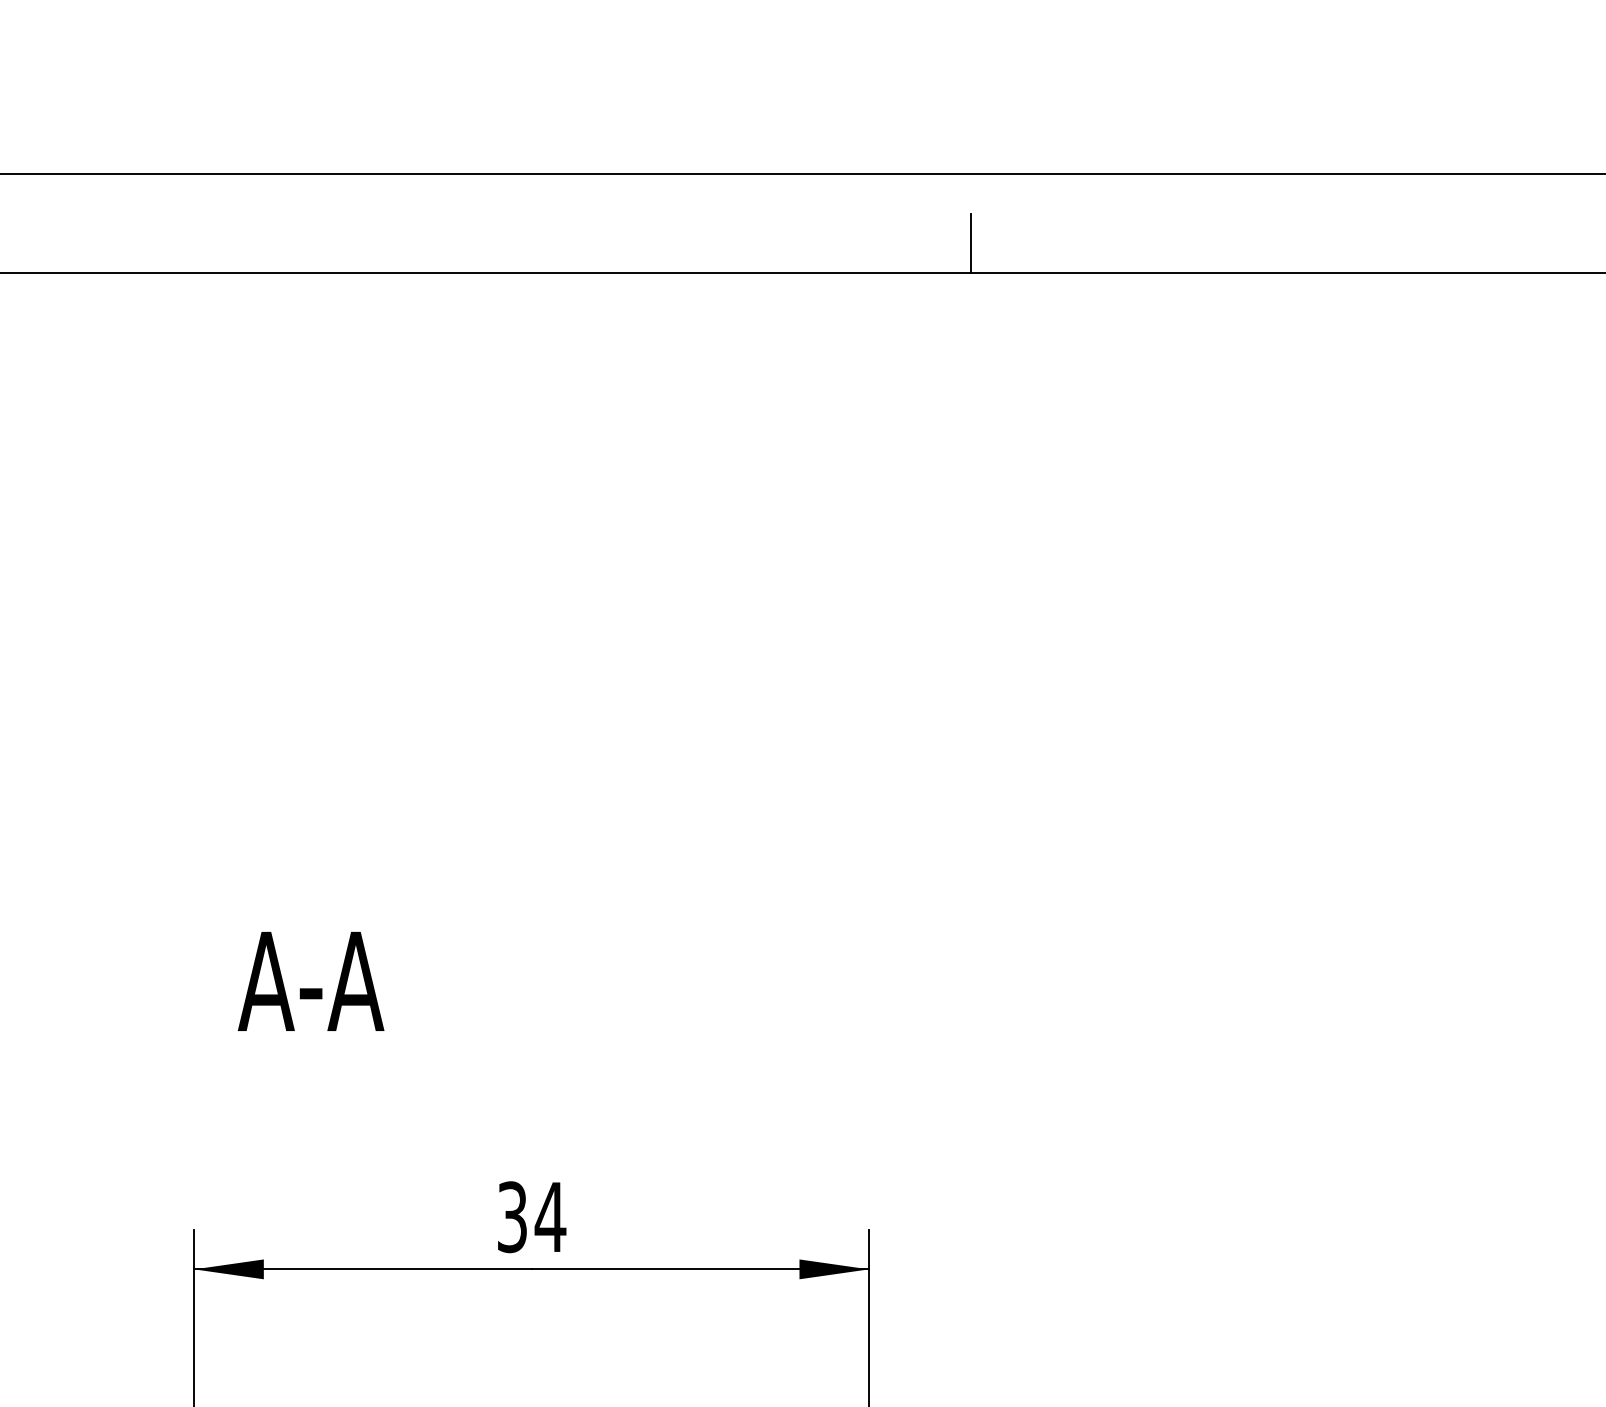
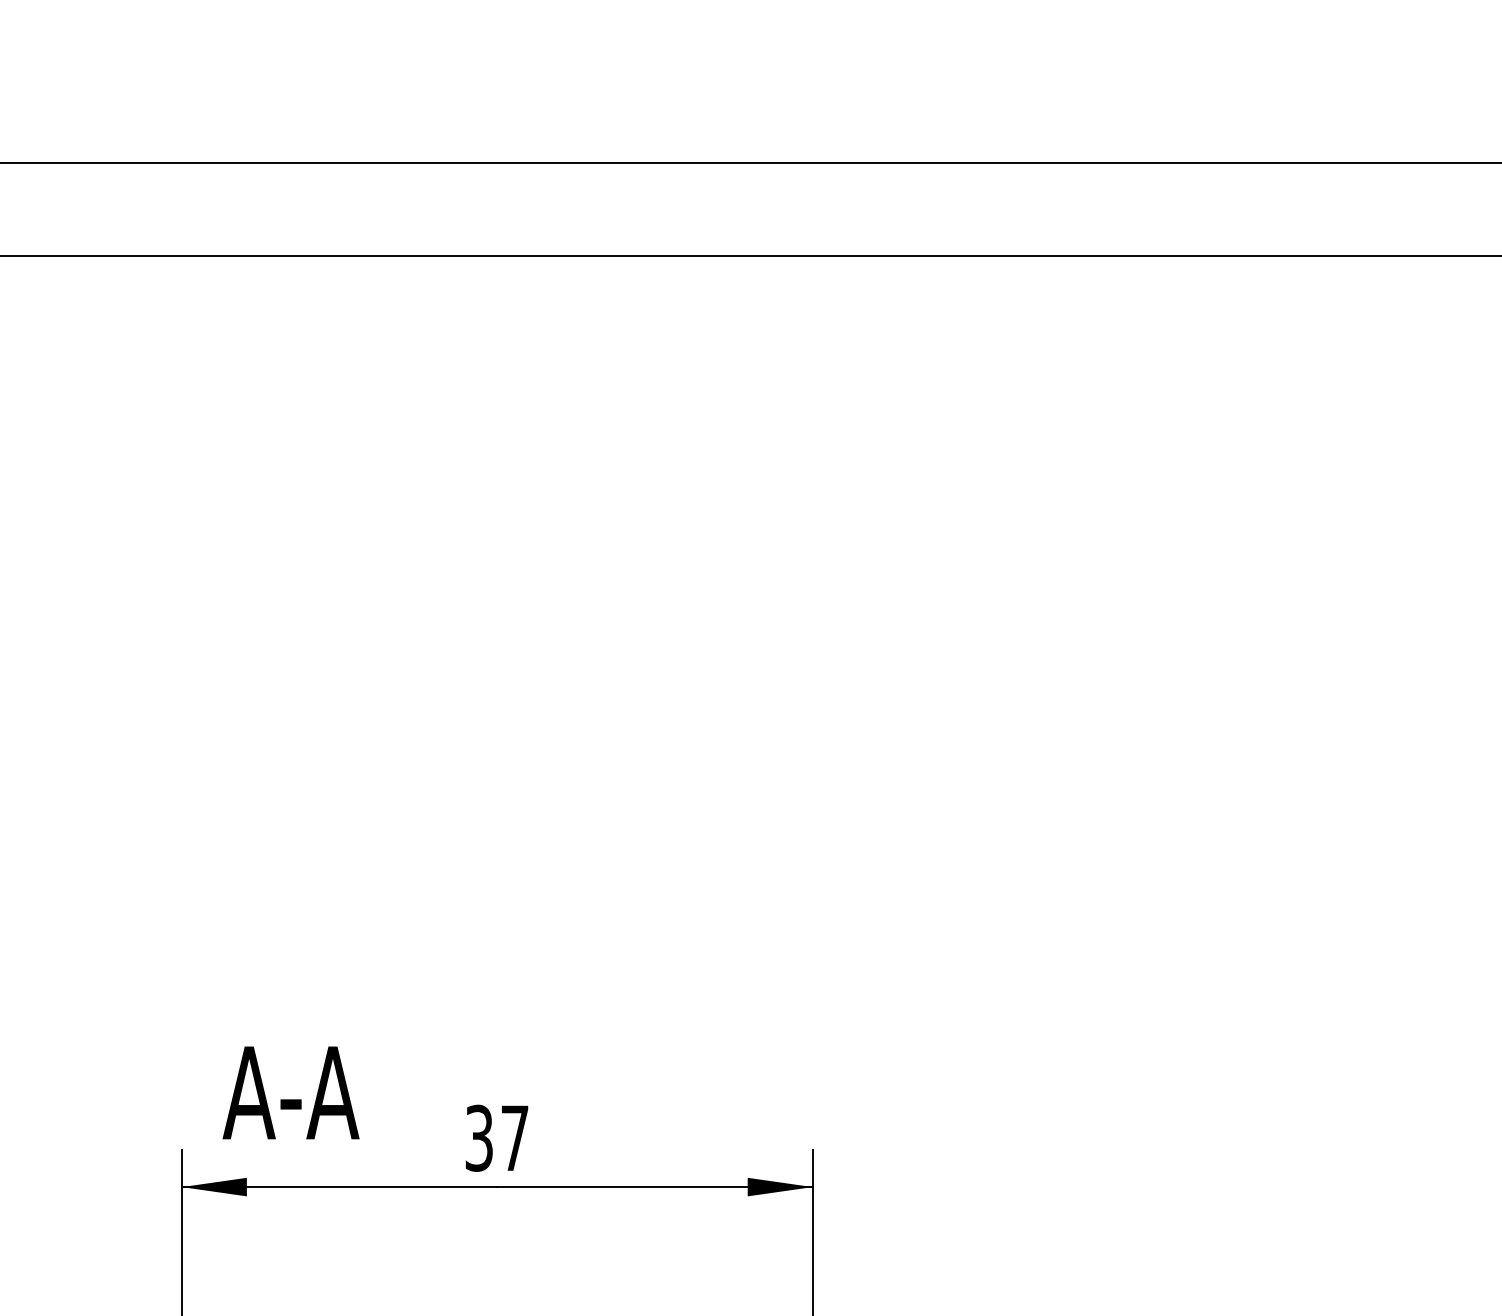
line: (971, 243) -> (908, 227), removed
text: (310, 981) -> (290, 1092), moved
text: (550, 1216) -> (514, 1137), 34 -> 37

